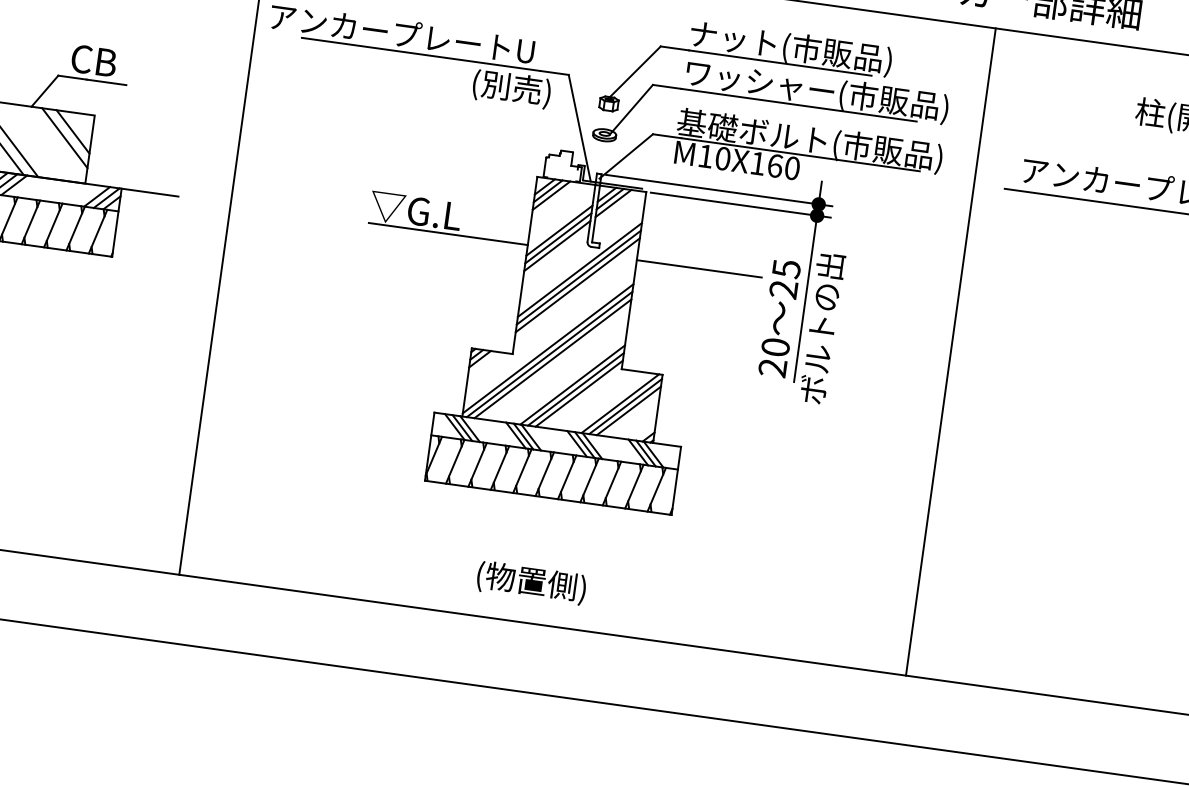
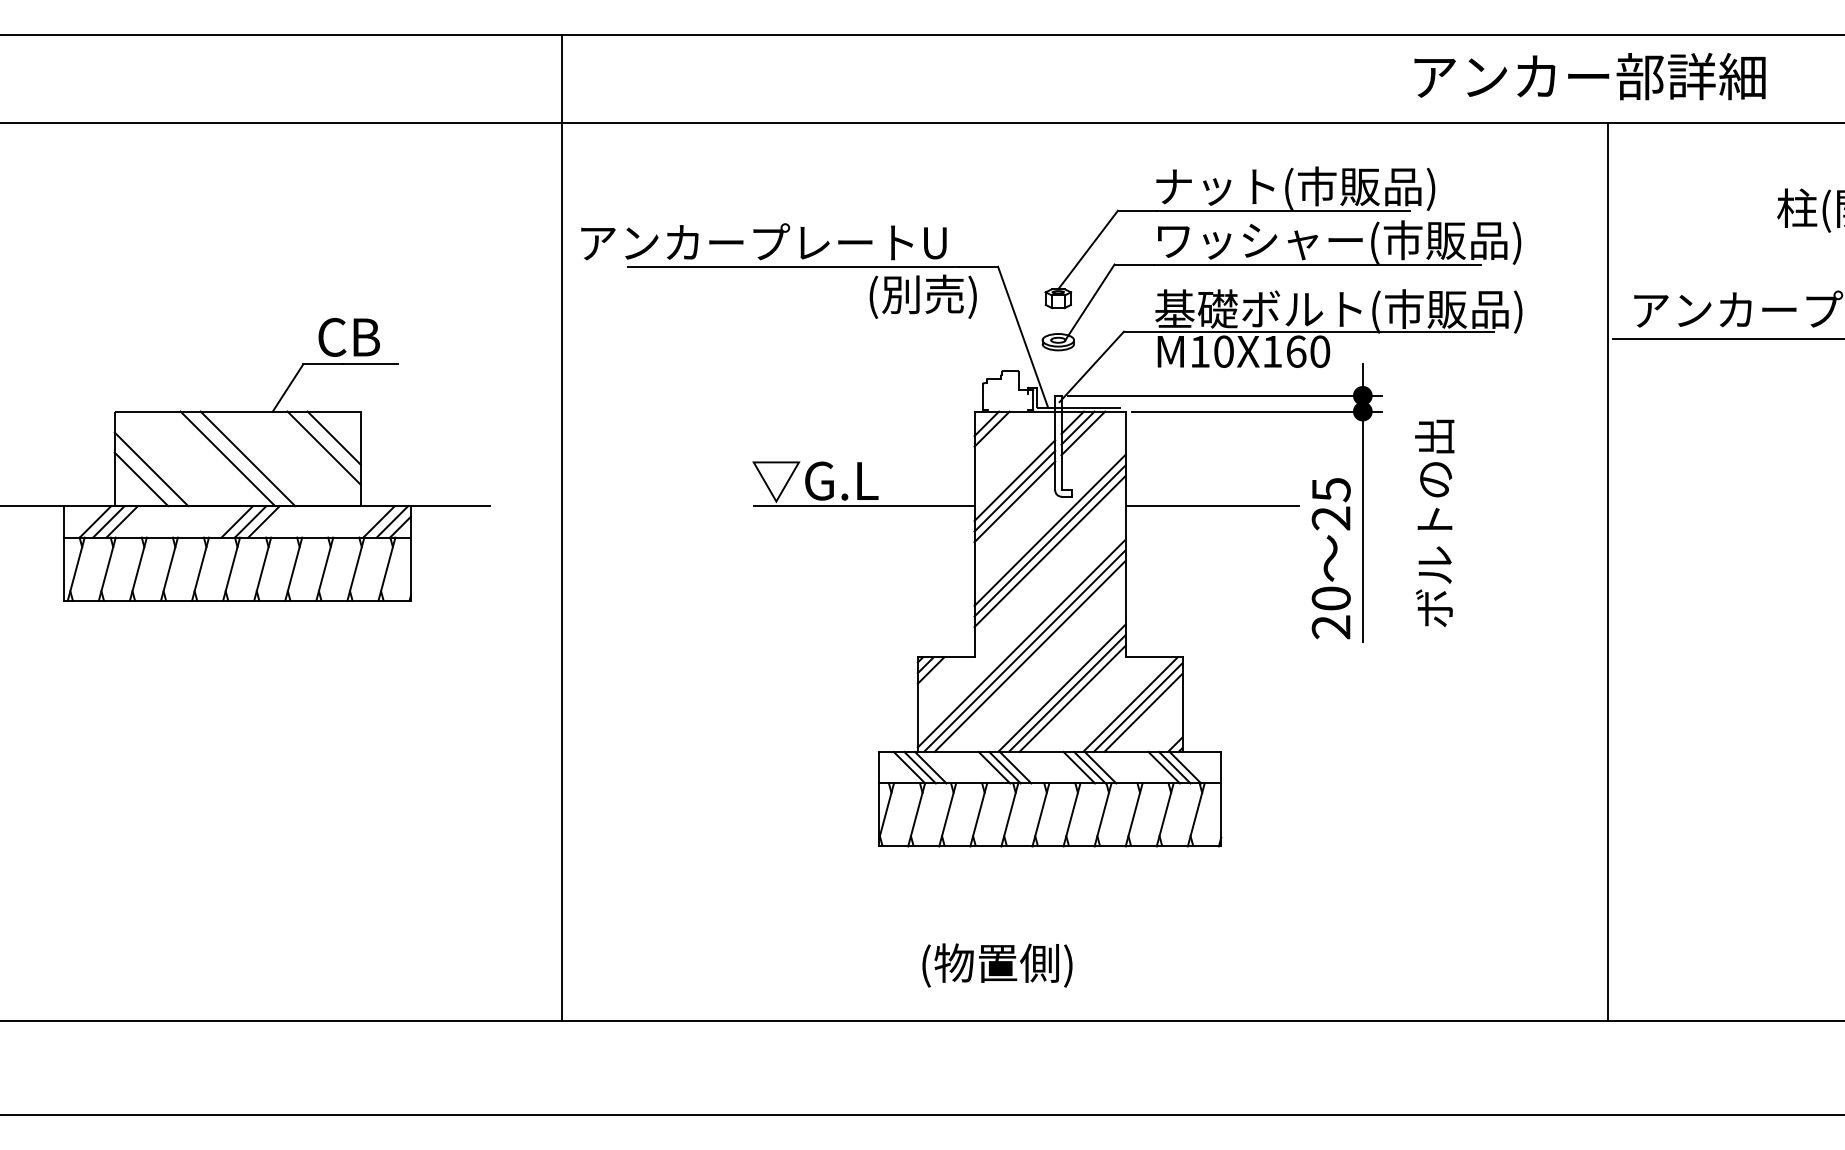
line: (551, 195) -> (997, 434), removed
text: (821, 328) -> (1434, 523), moved
line: (950, 351) -> (1607, 571), moved
text: (531, 583) -> (997, 965), moved

